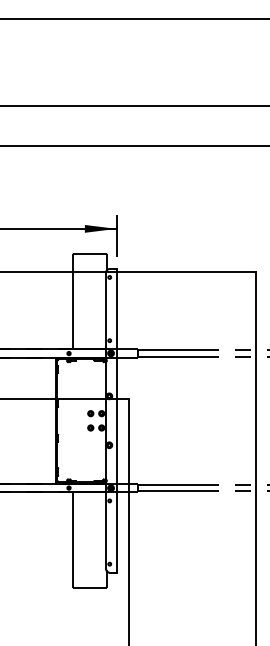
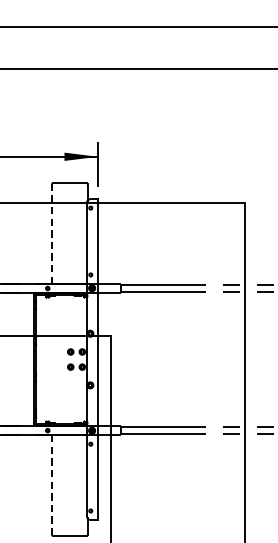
line: (73, 301) -> (52, 233), solid -> dashed
line: (73, 539) -> (52, 484), solid -> dashed

